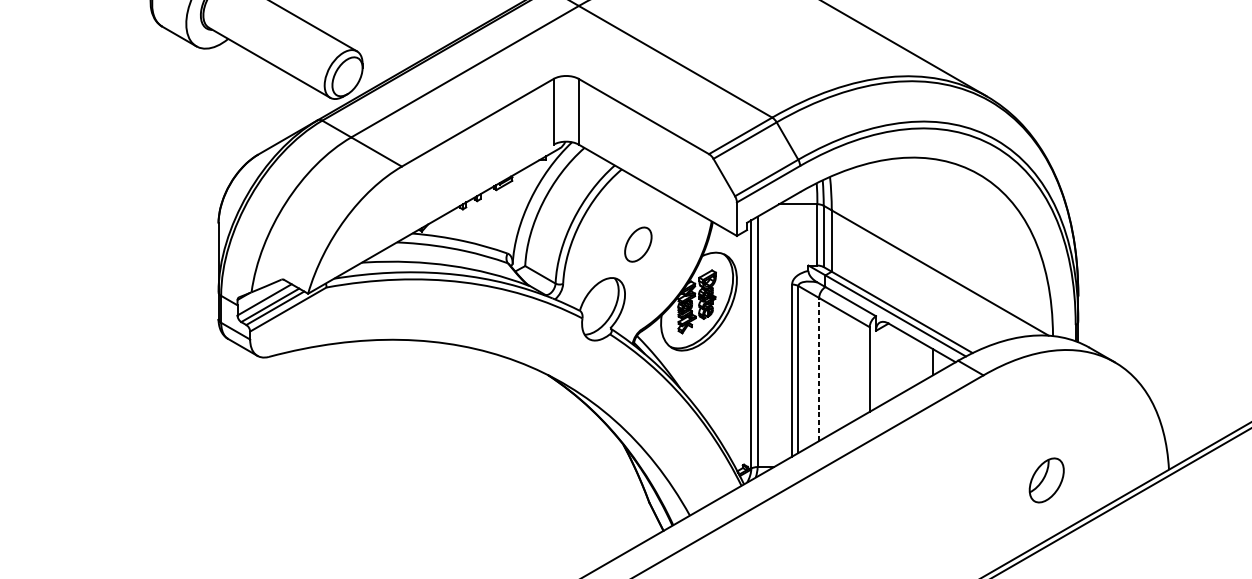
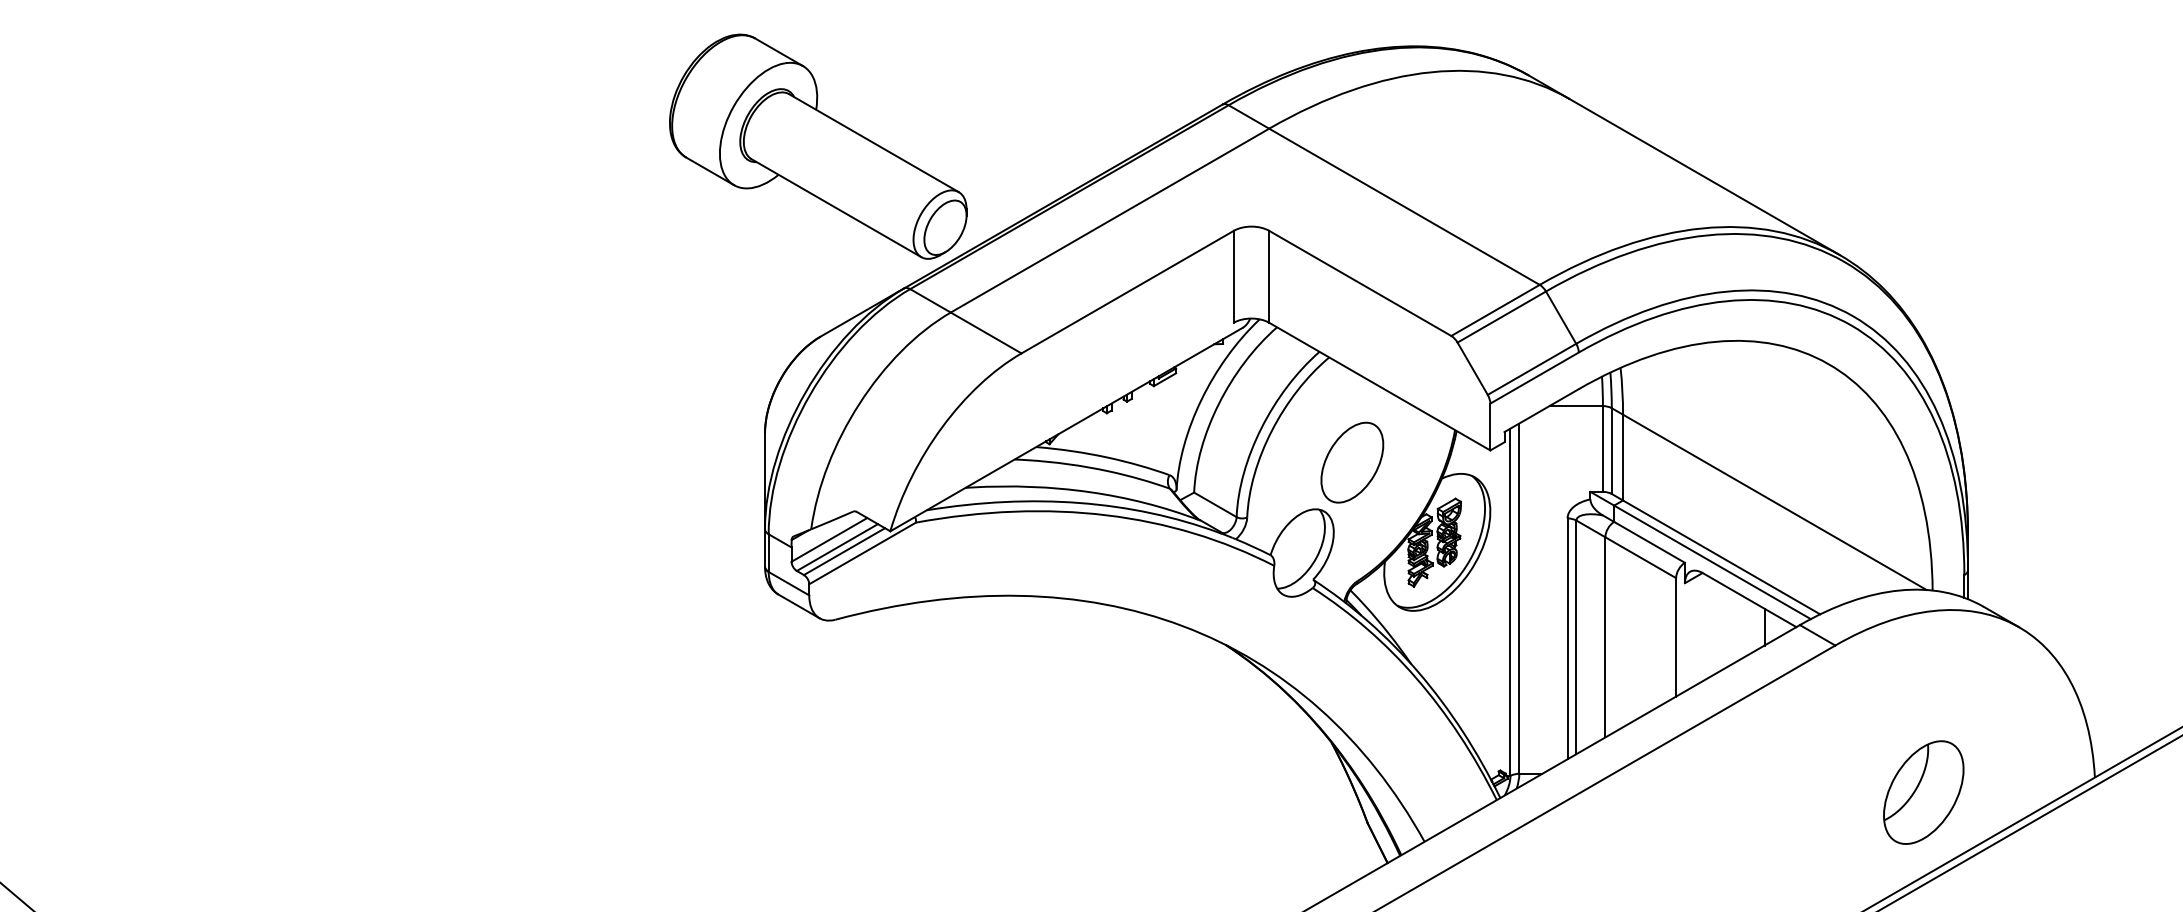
part: (638, 244) -> (1352, 462), size x1.67
line: (819, 368) -> (1605, 636), dashed -> solid
part: (1046, 480) -> (1923, 792), size x1.67

